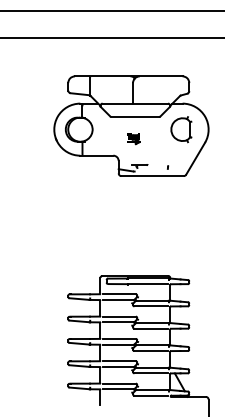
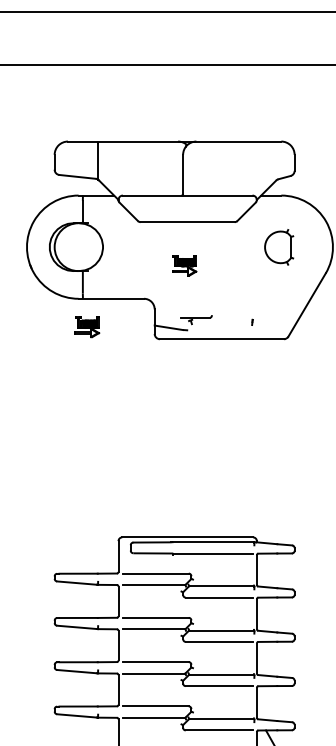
part: (181, 129) -> (279, 246), size x0.7
part: (84, 170) -> (86, 328), added

